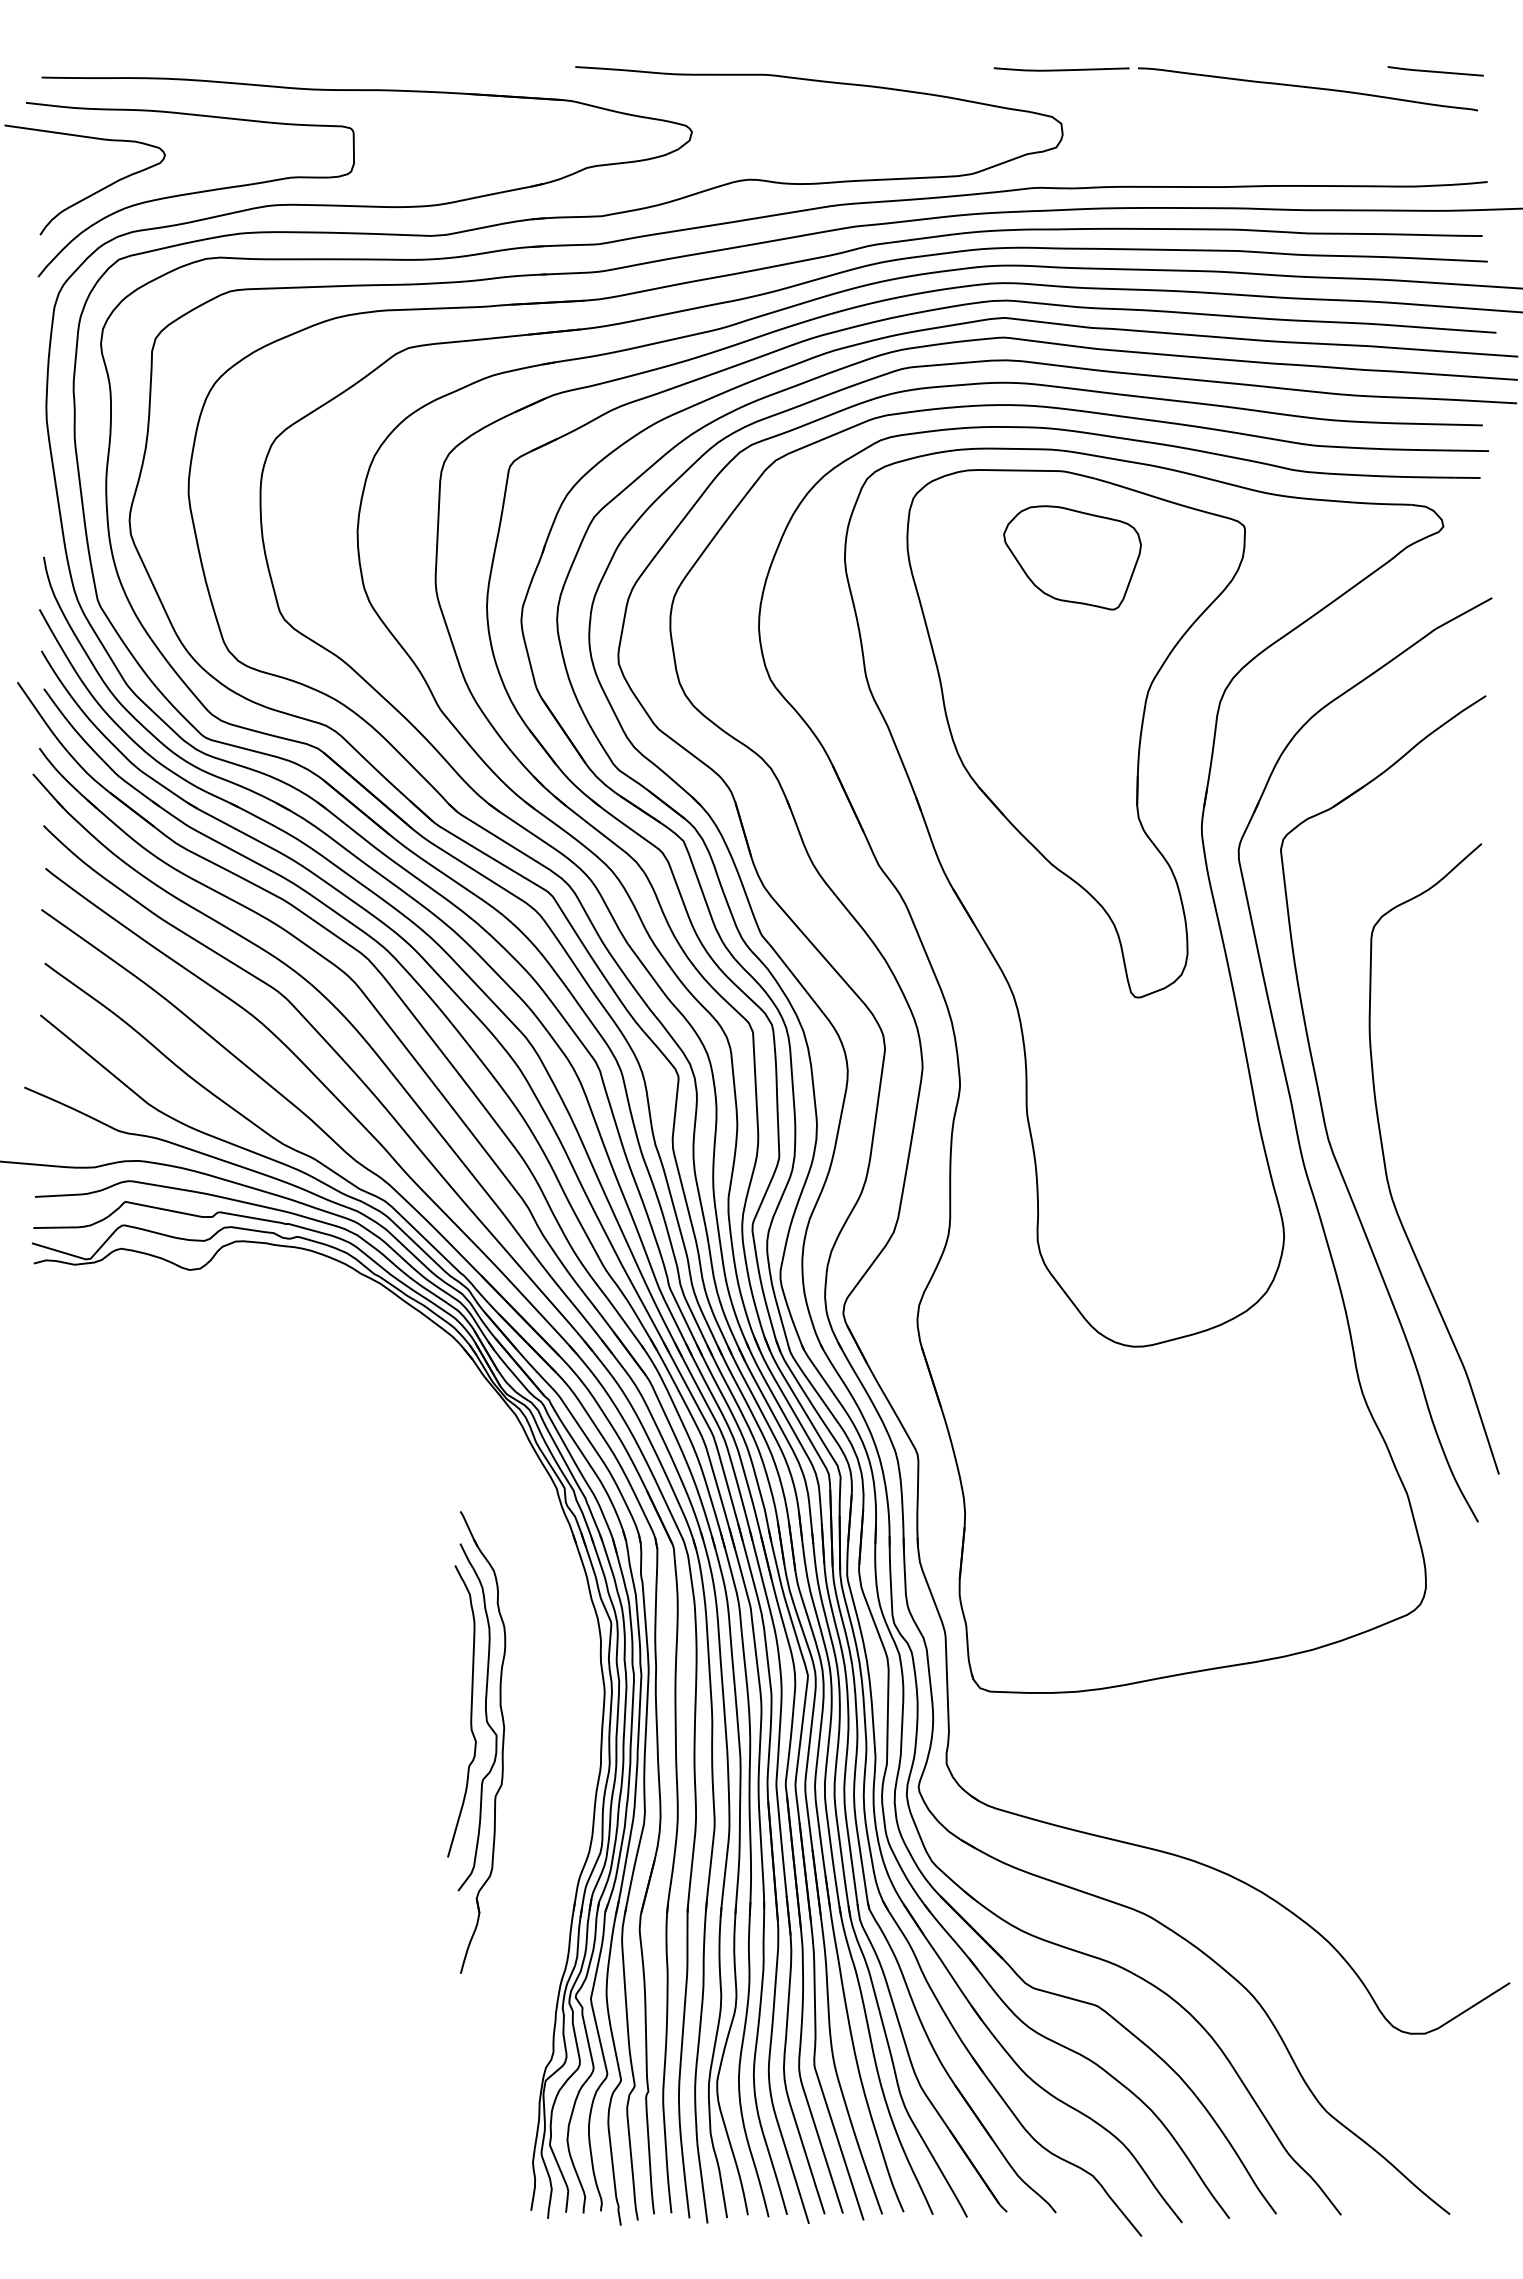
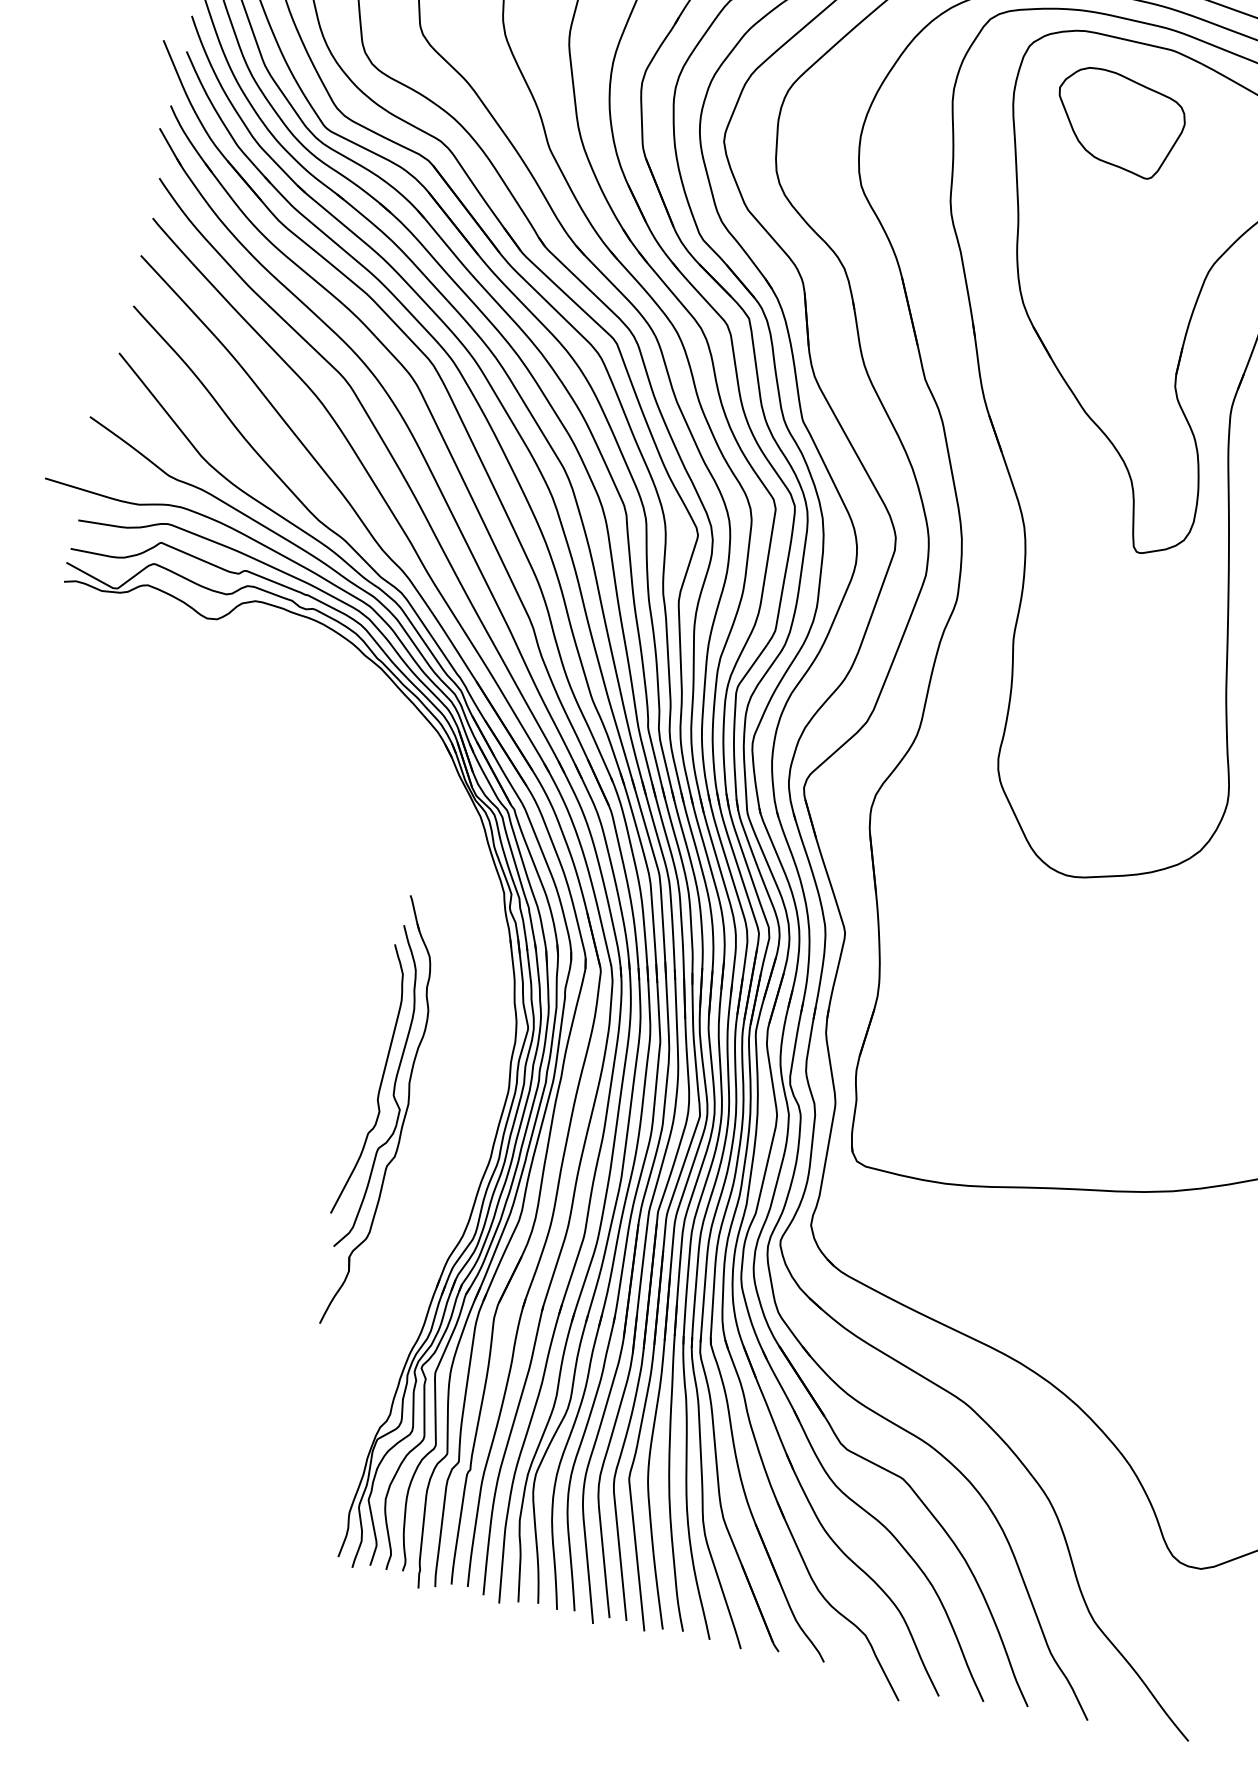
part: (1072, 557) -> (1118, 122), moved

